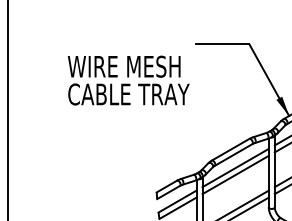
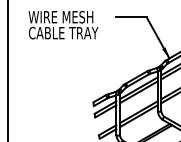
text: (128, 79) -> (63, 24), moved

